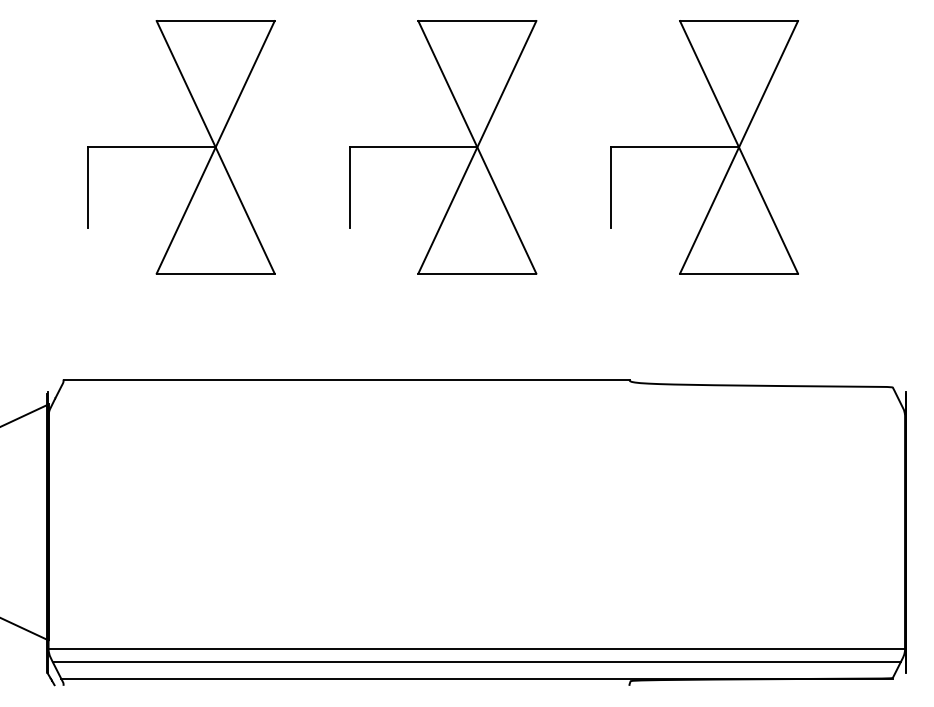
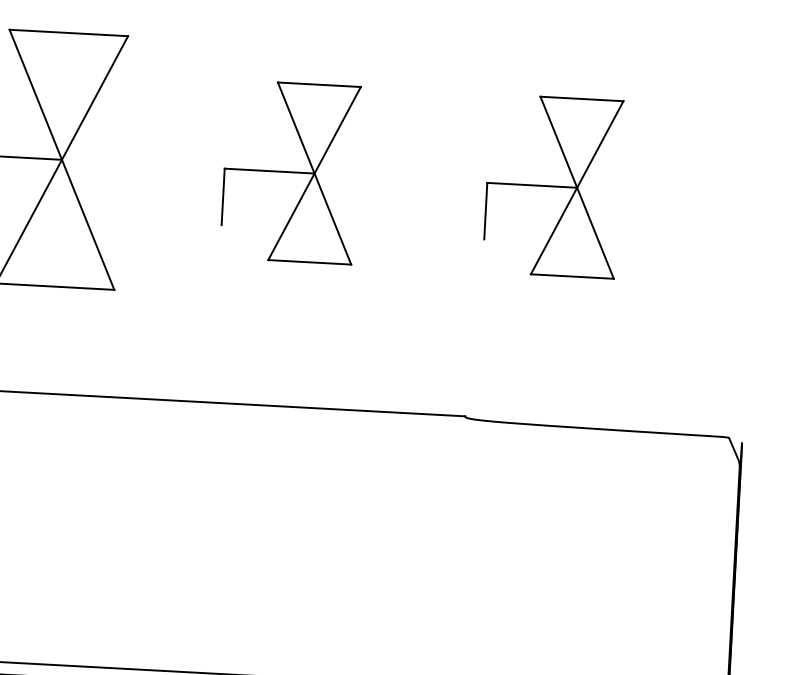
part: (443, 147) -> (290, 172), size x0.7
part: (704, 147) -> (552, 186), size x0.7

